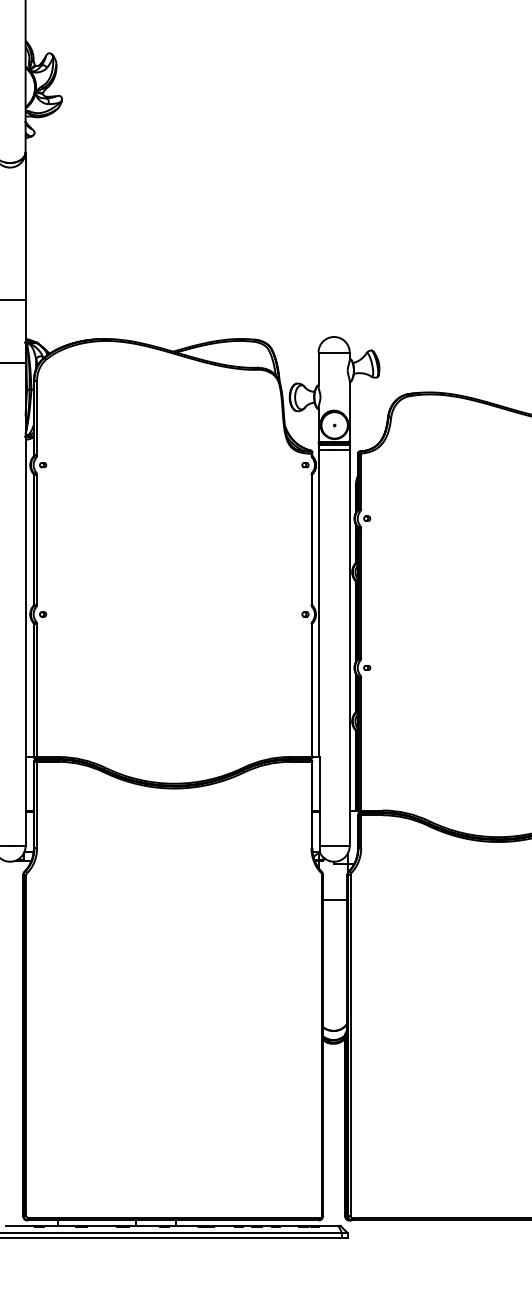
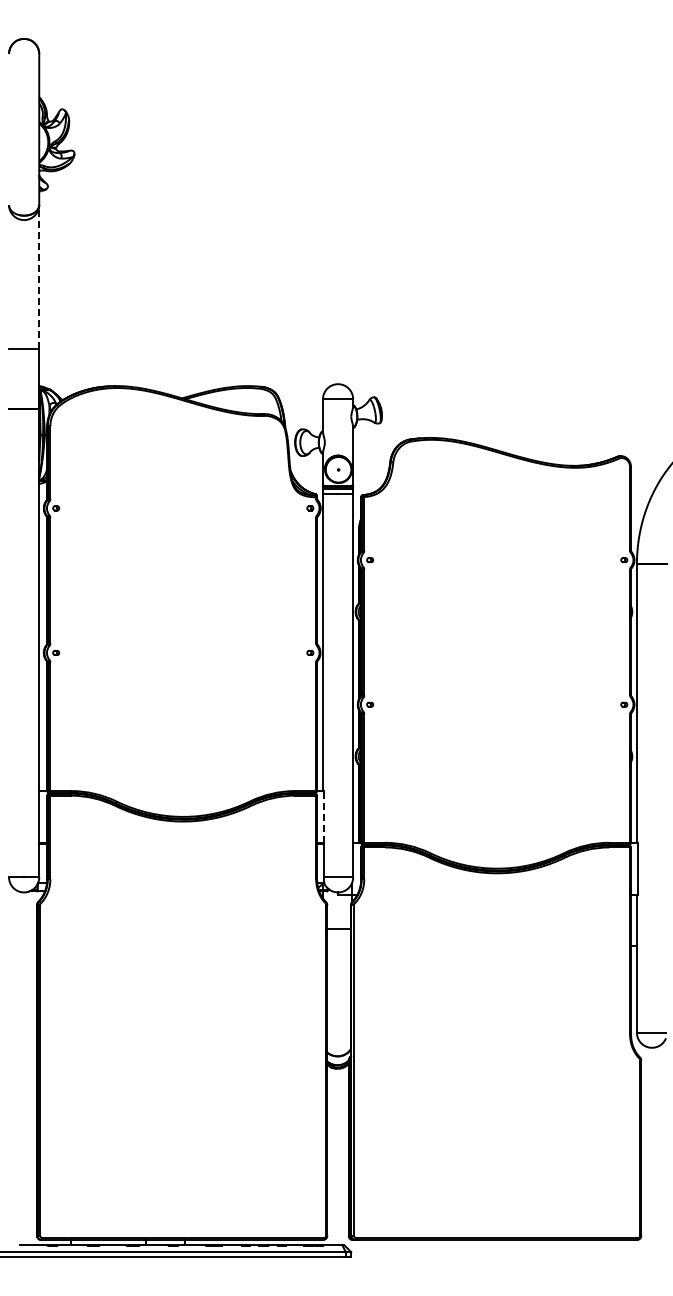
line: (25, 226) -> (39, 277), solid -> dashed
line: (320, 783) -> (324, 816), solid -> dashed

